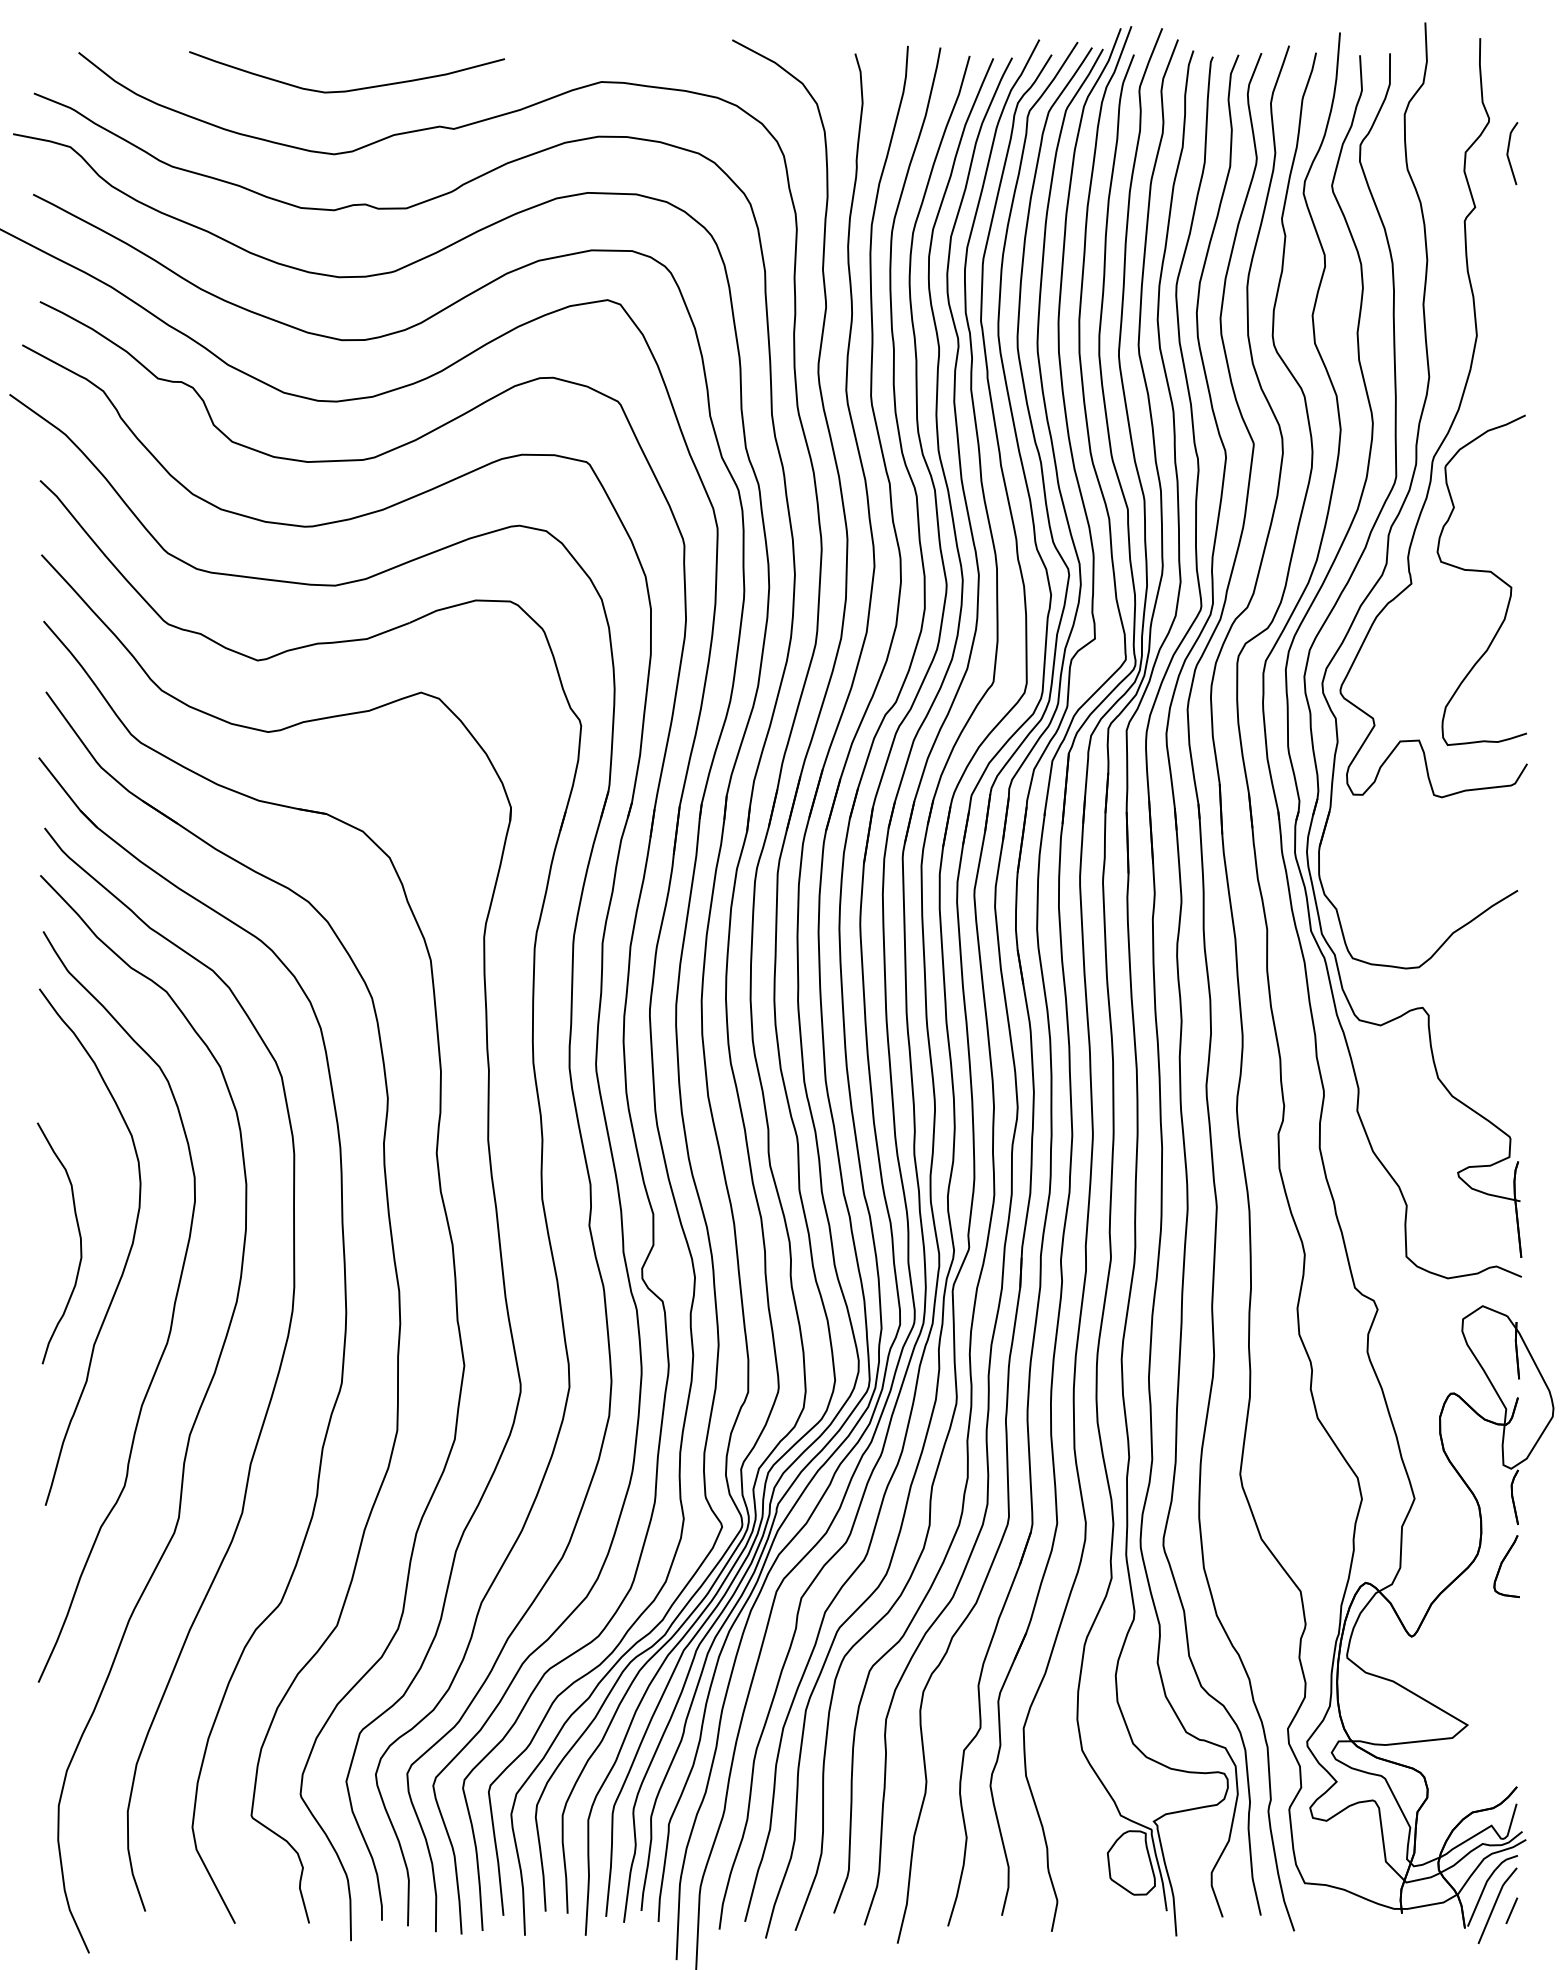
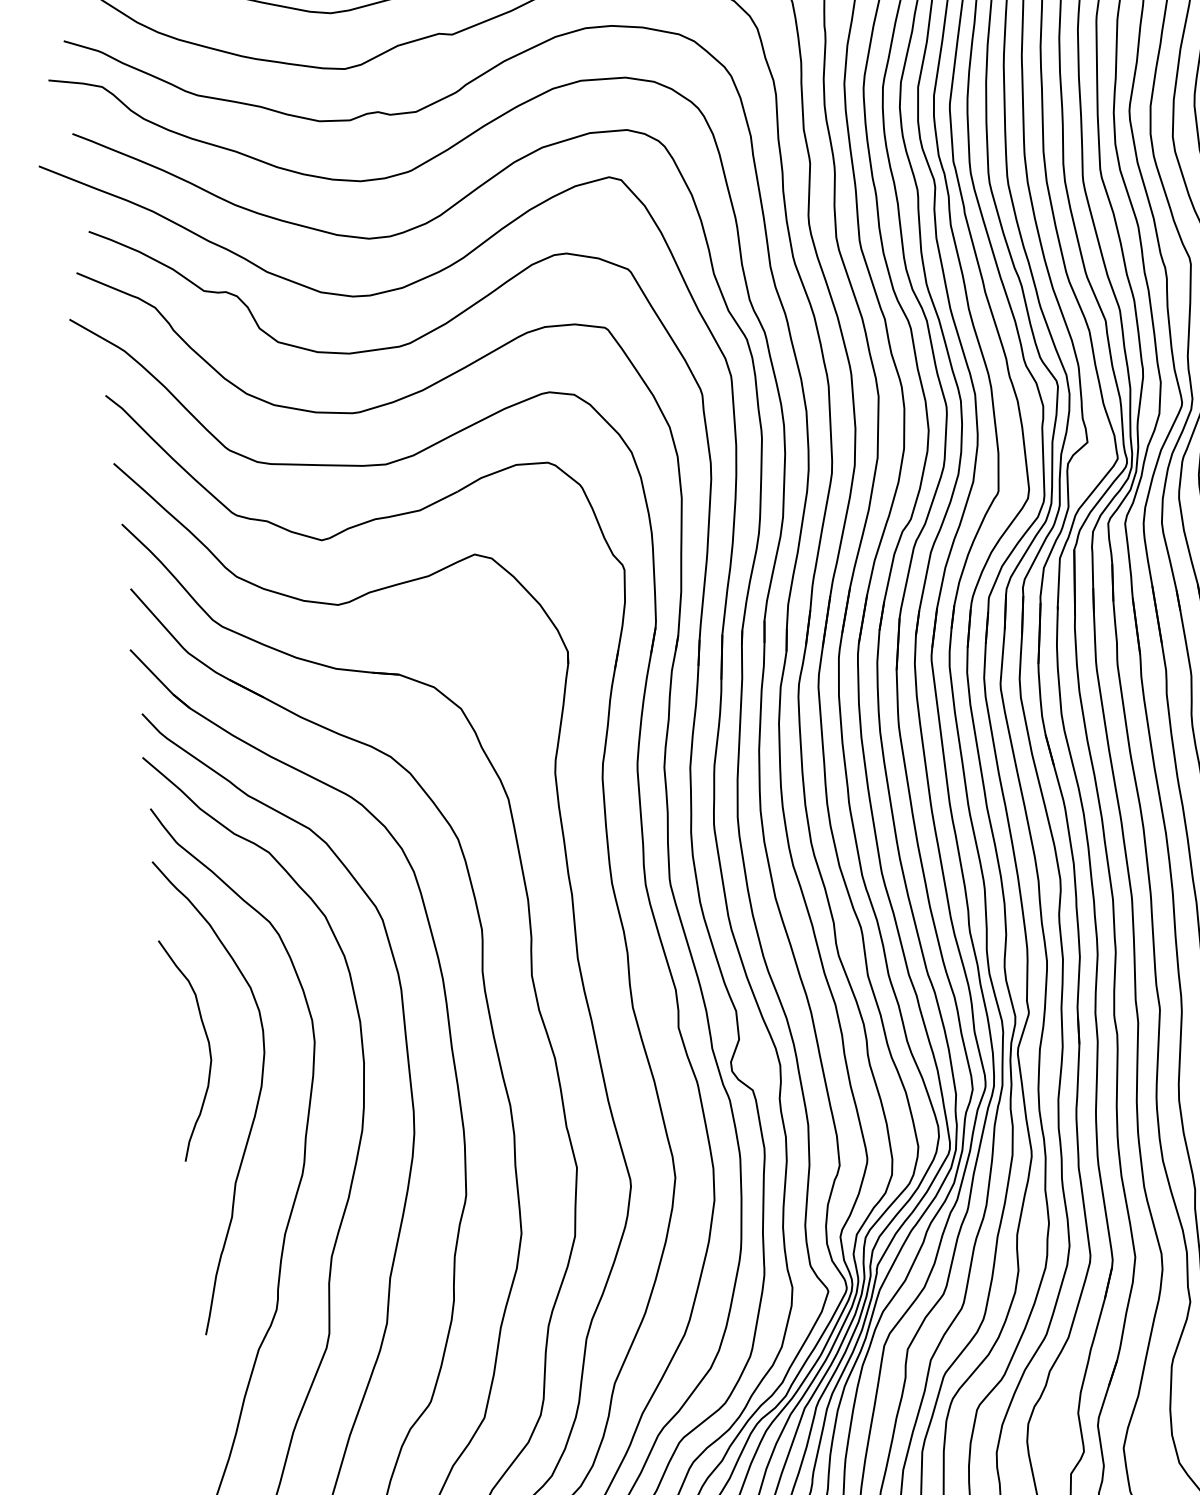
curve: (79, 1237) -> (207, 1041), moved

